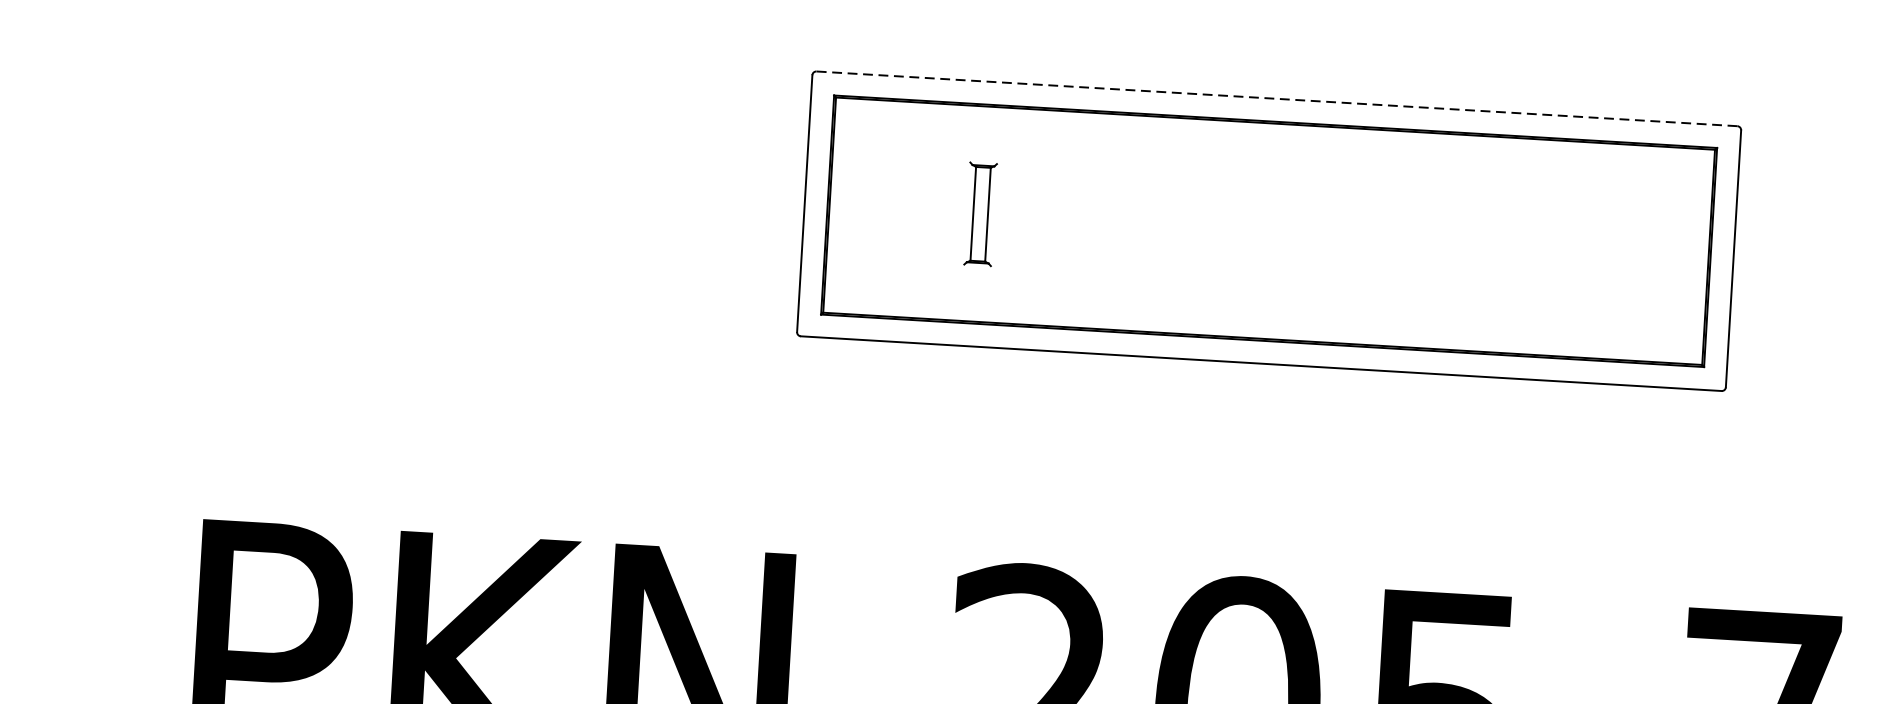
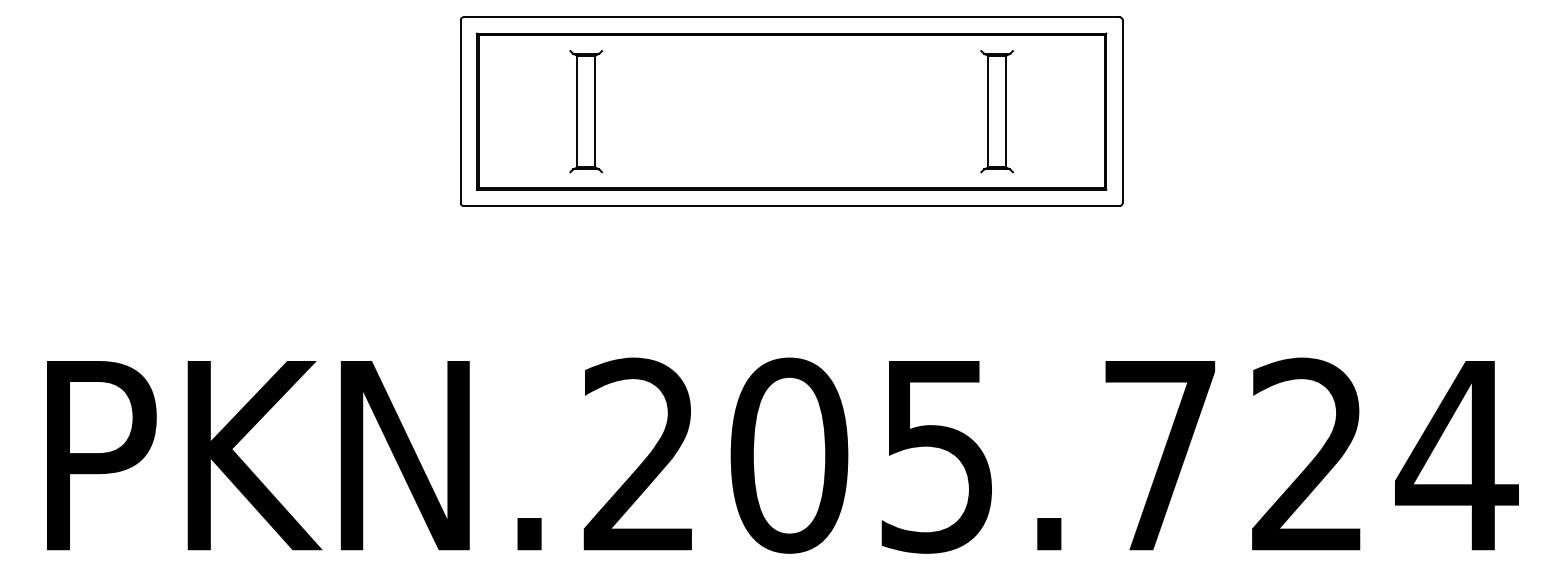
line: (1276, 99) -> (791, 17), dashed -> solid
part: (979, 213) -> (585, 111), size x1.67
part: (1556, 248) -> (996, 111), added

